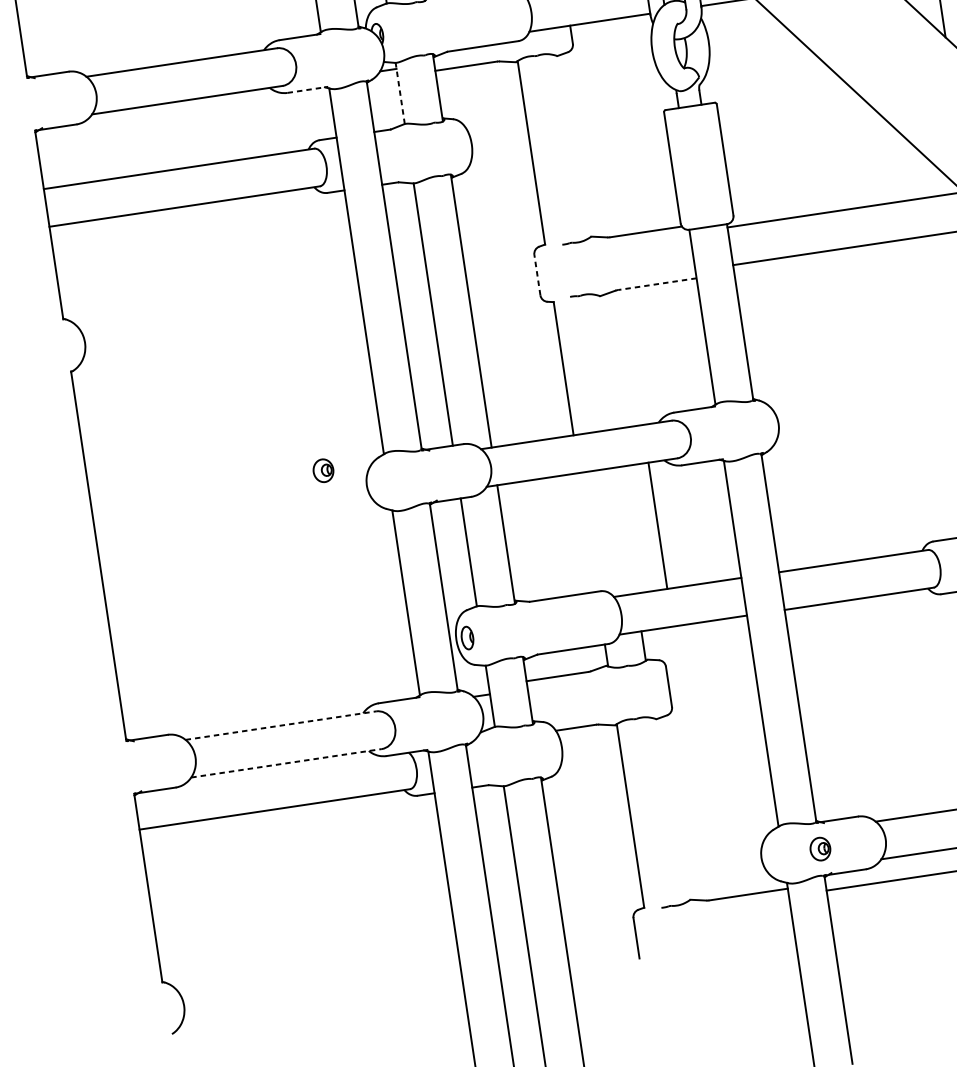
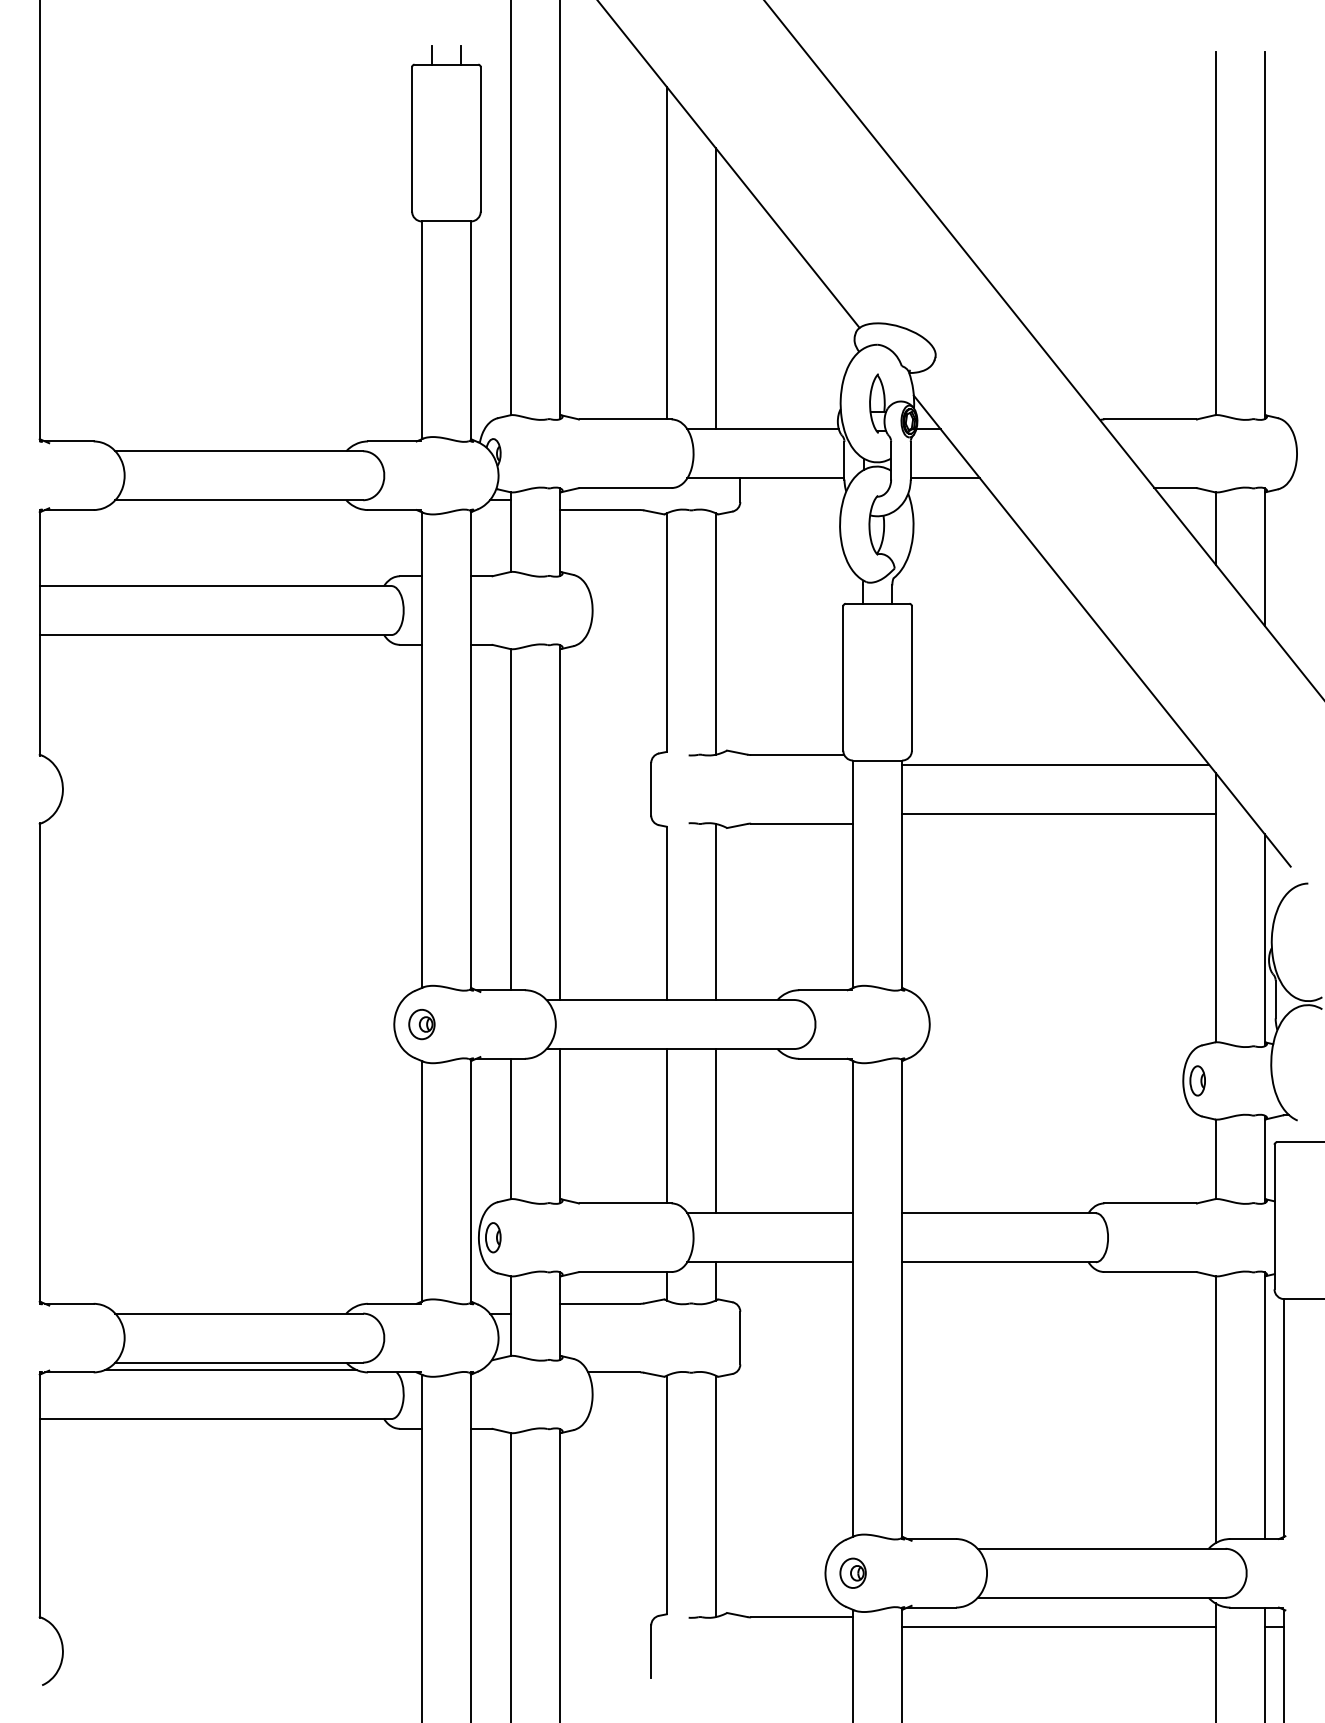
line: (308, 90) -> (395, 510), dashed -> solid
line: (400, 93) -> (511, 532), dashed -> solid
line: (568, 147) -> (715, 633), added
line: (537, 274) -> (651, 788), dashed -> solid
line: (657, 284) -> (802, 823), dashed -> solid
line: (600, 361) -> (715, 911), added
part: (323, 470) -> (421, 1024), moved
line: (657, 526) -> (715, 1131), moved
line: (587, 532) -> (666, 1126), added
line: (281, 725) -> (239, 1313), dashed -> solid
line: (286, 763) -> (239, 1362), dashed -> solid
line: (280, 770) -> (230, 1370), added
line: (668, 811) -> (715, 1496), added
part: (819, 848) -> (852, 1572), moved

